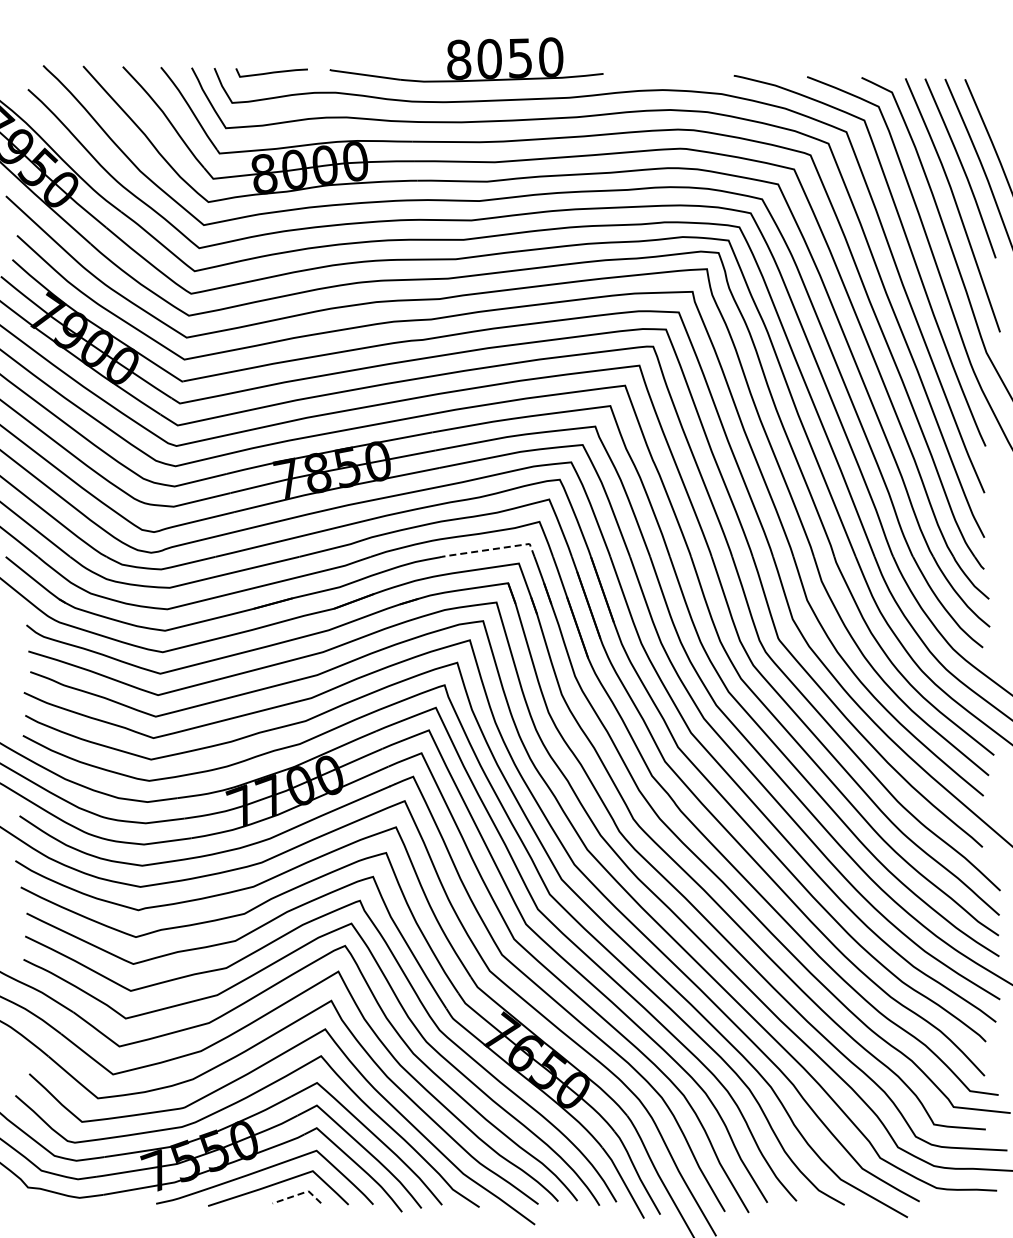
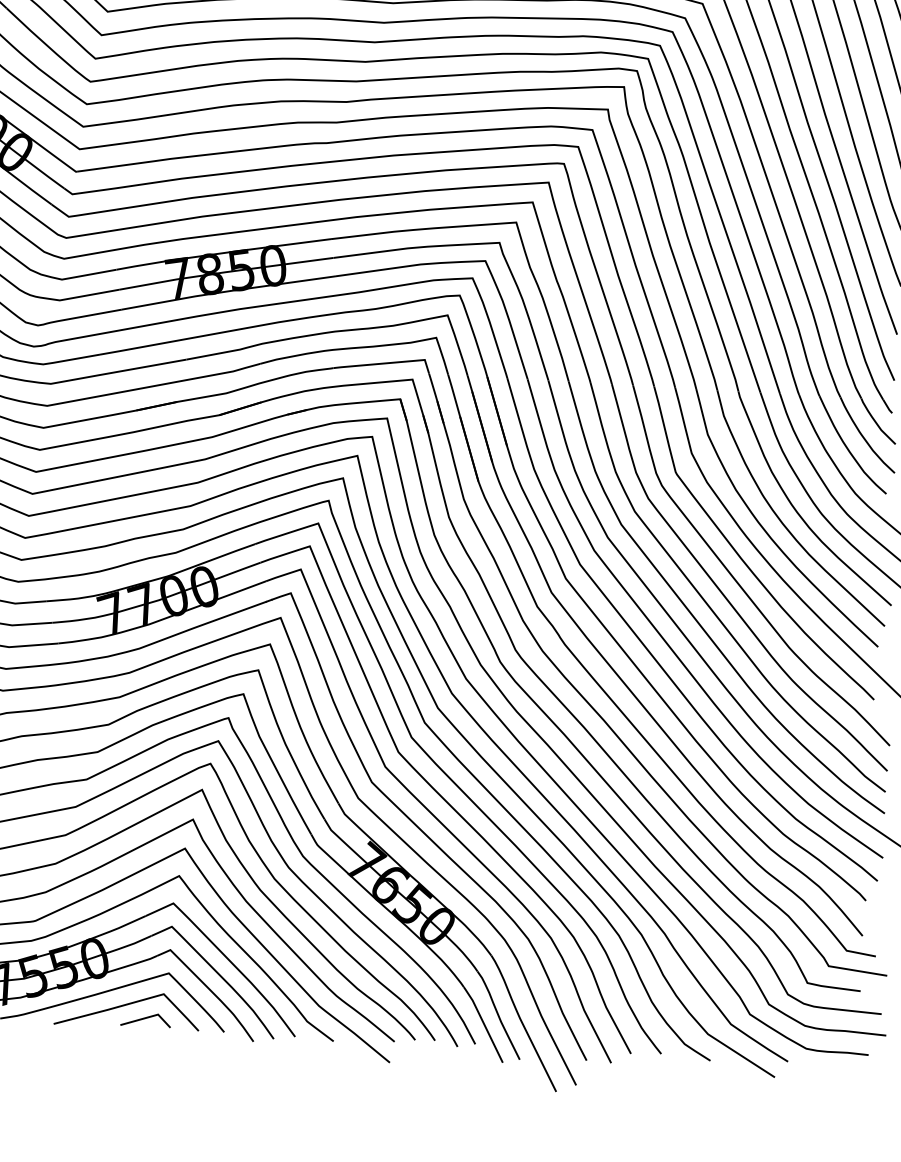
line: (492, 549) -> (386, 363), dashed -> solid
line: (299, 1194) -> (148, 1017), dashed -> solid

